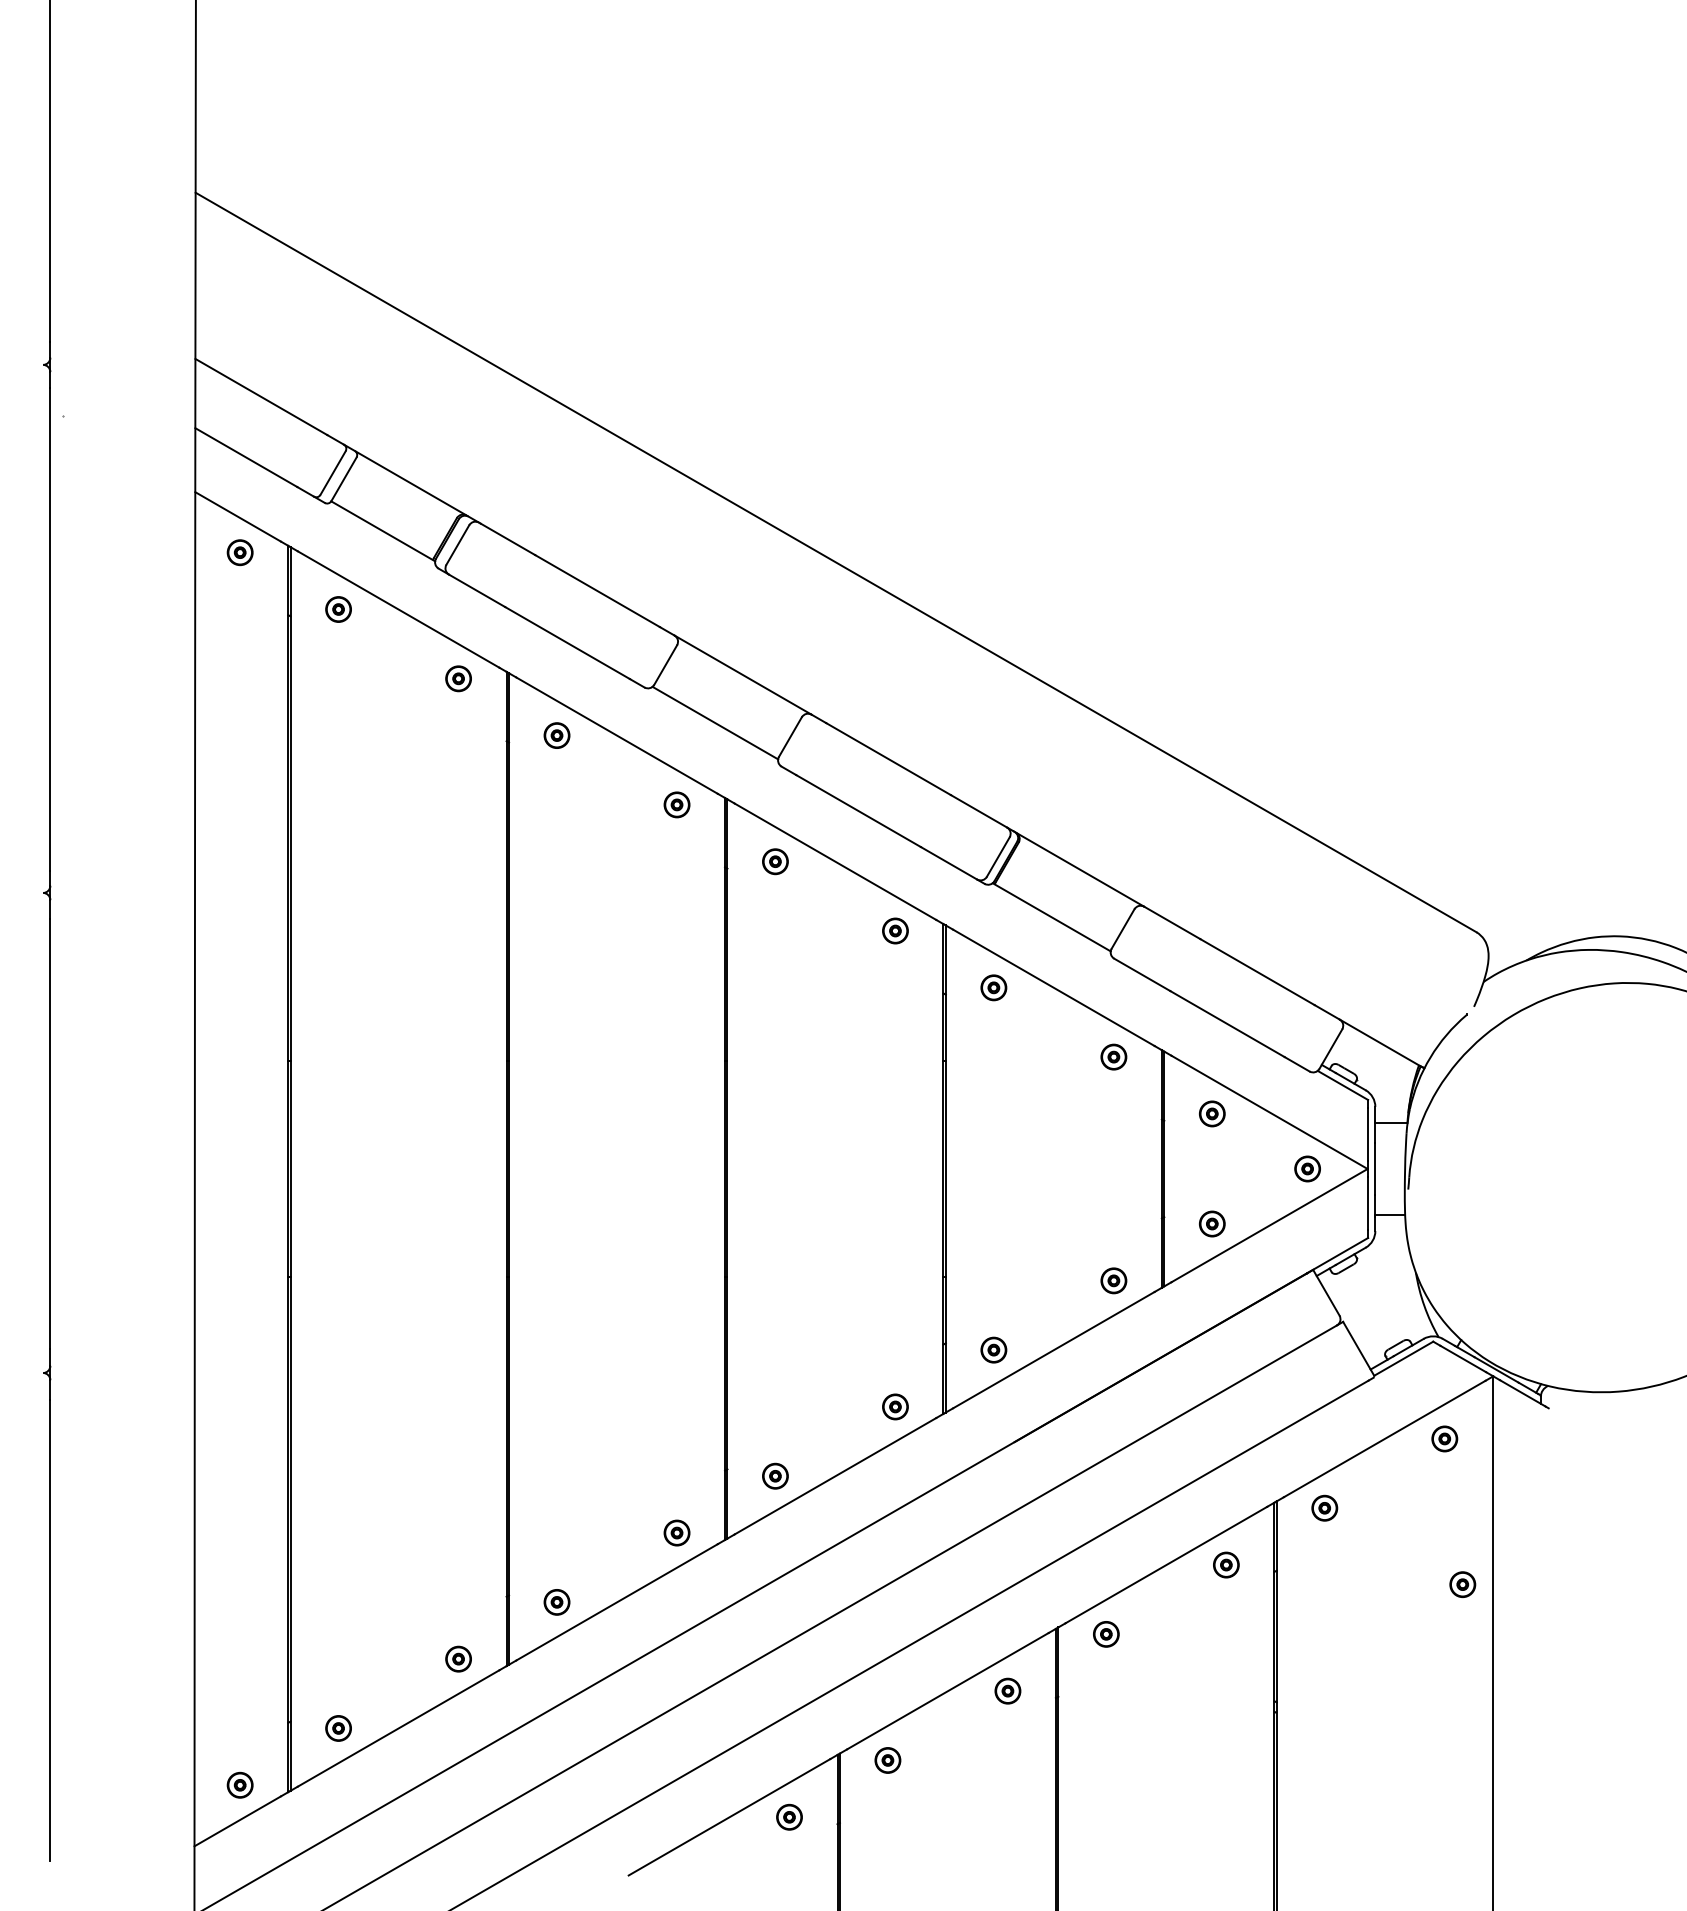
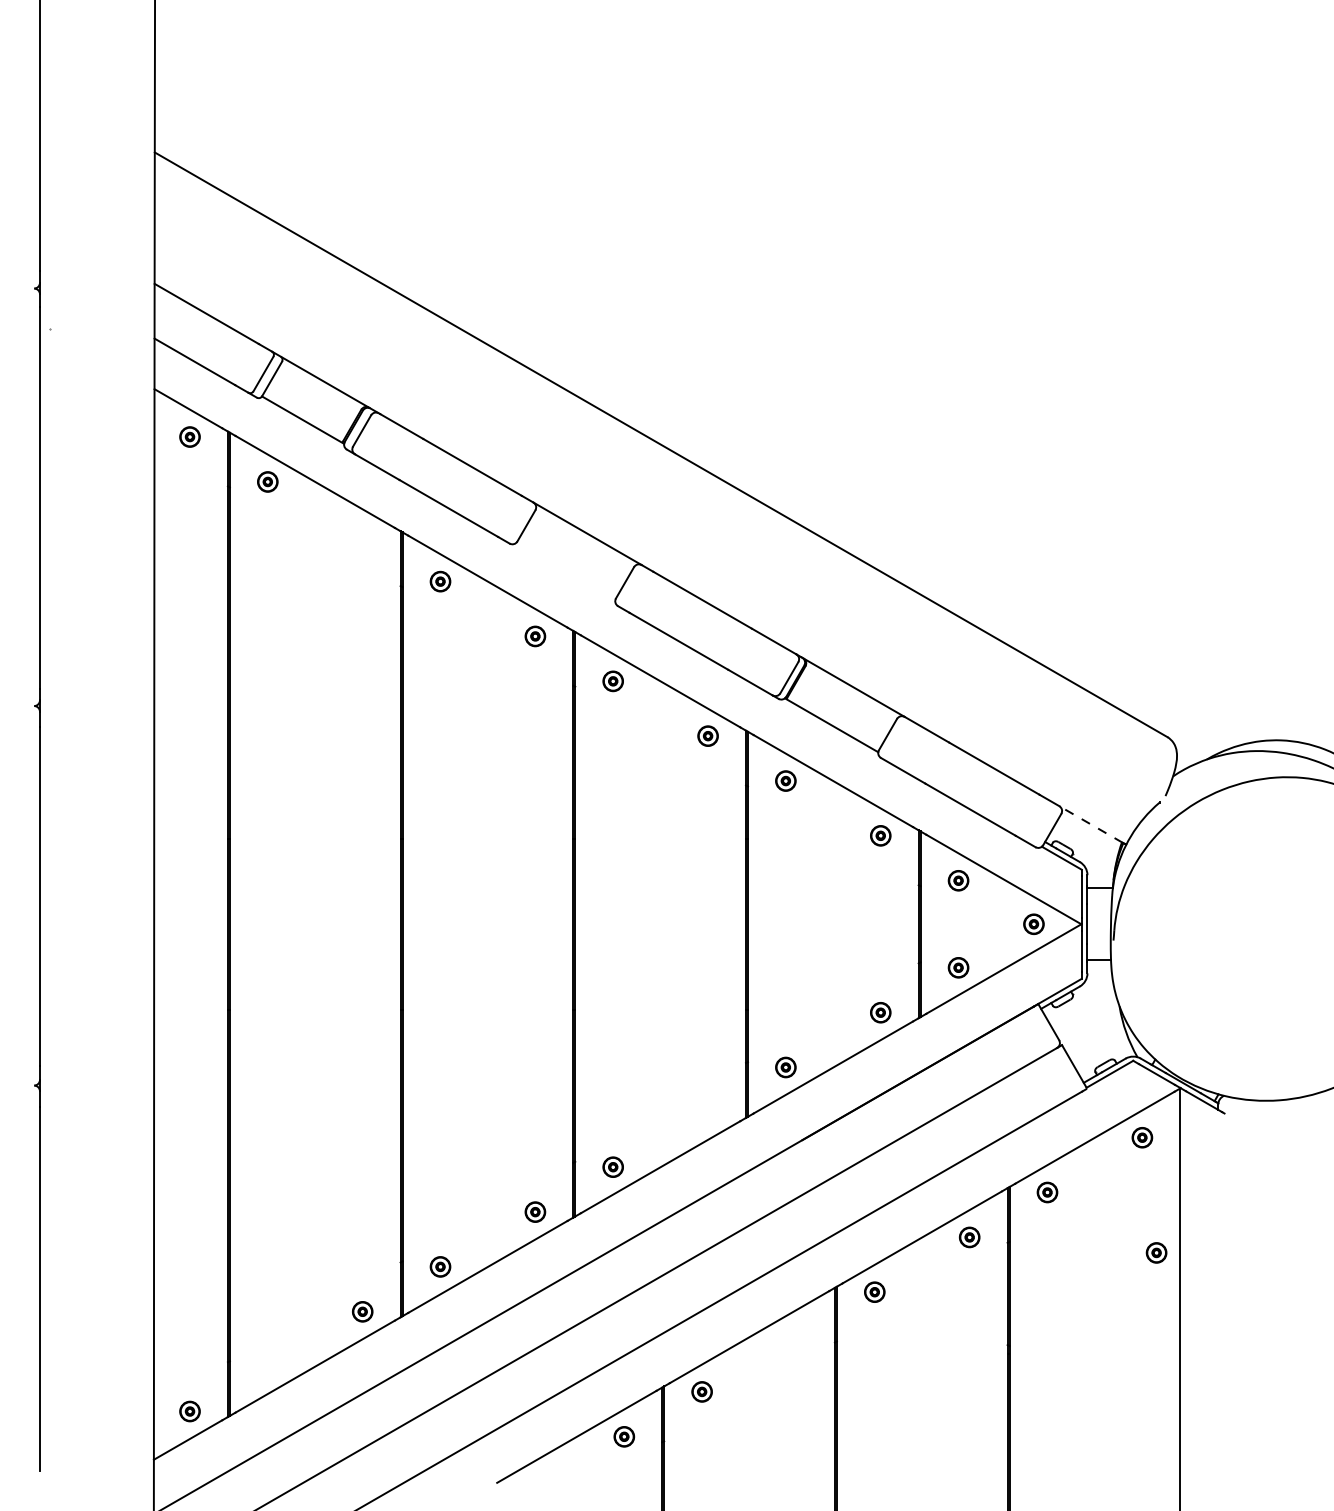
part: (458, 678) -> (362, 536), removed
line: (715, 722) -> (565, 571), removed
line: (1379, 1042) -> (1090, 824), solid -> dashed
part: (895, 1406) -> (708, 1112), removed
part: (1007, 1690) -> (796, 1336), removed
part: (338, 1728) -> (267, 1366), removed

